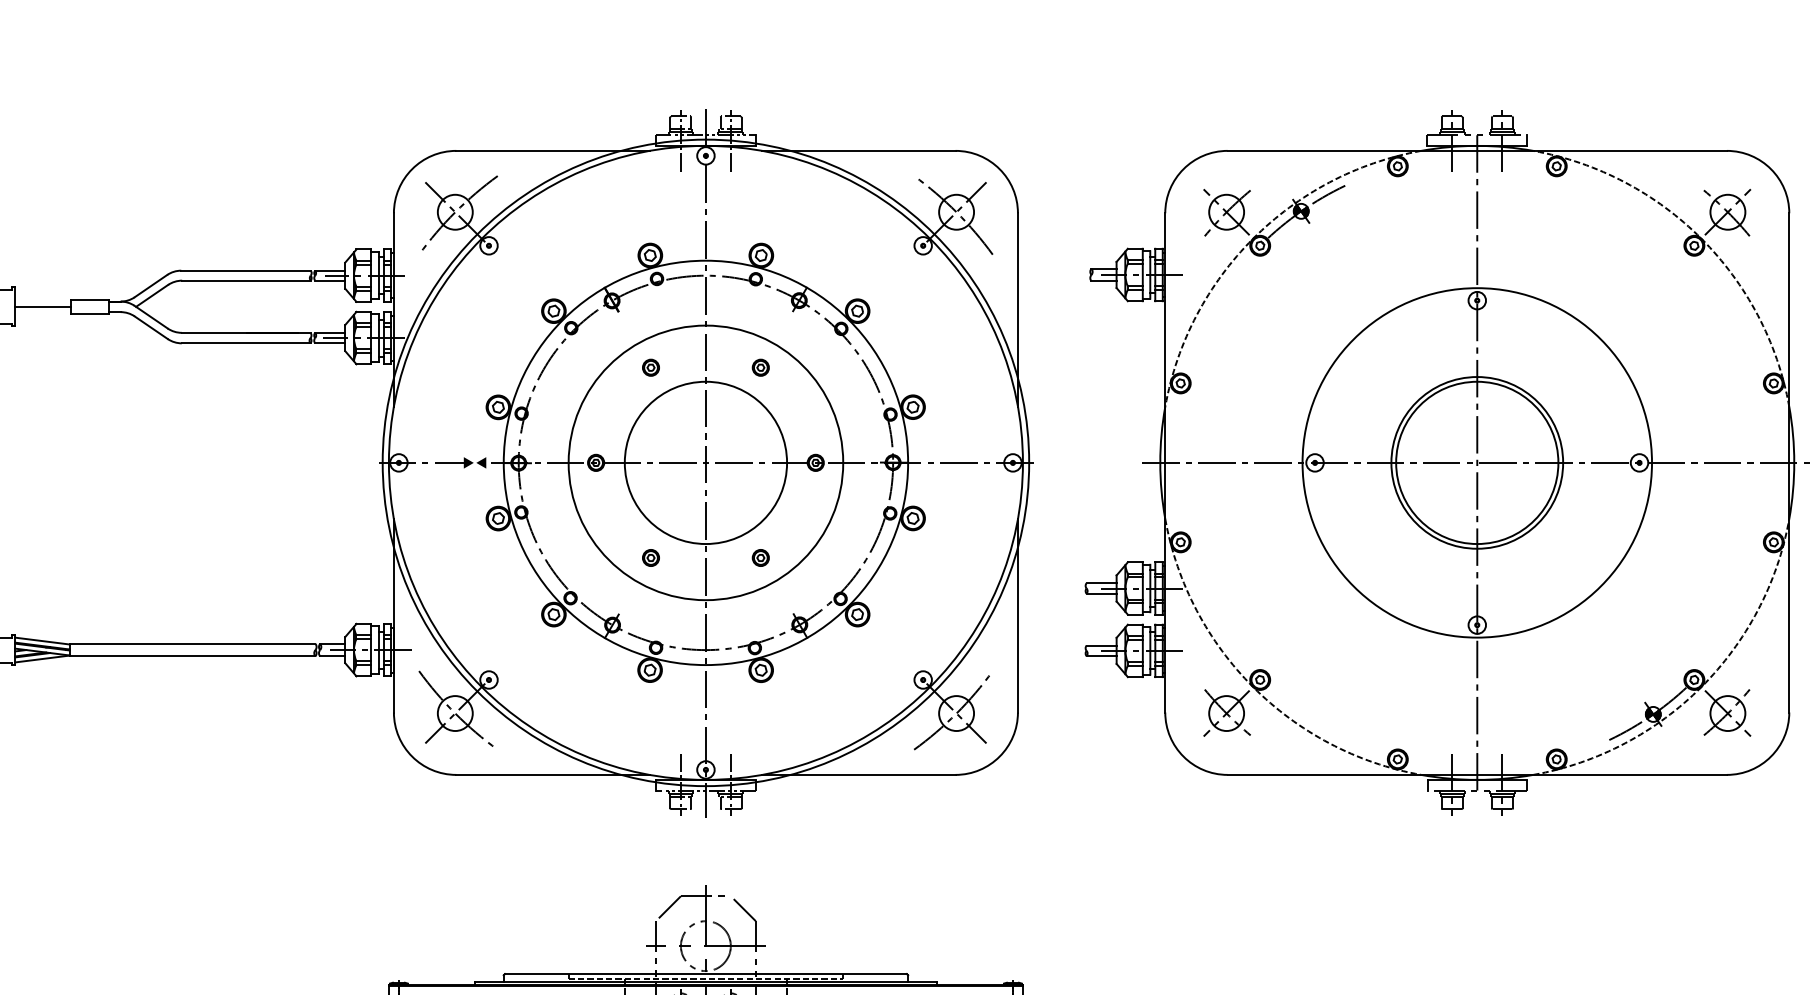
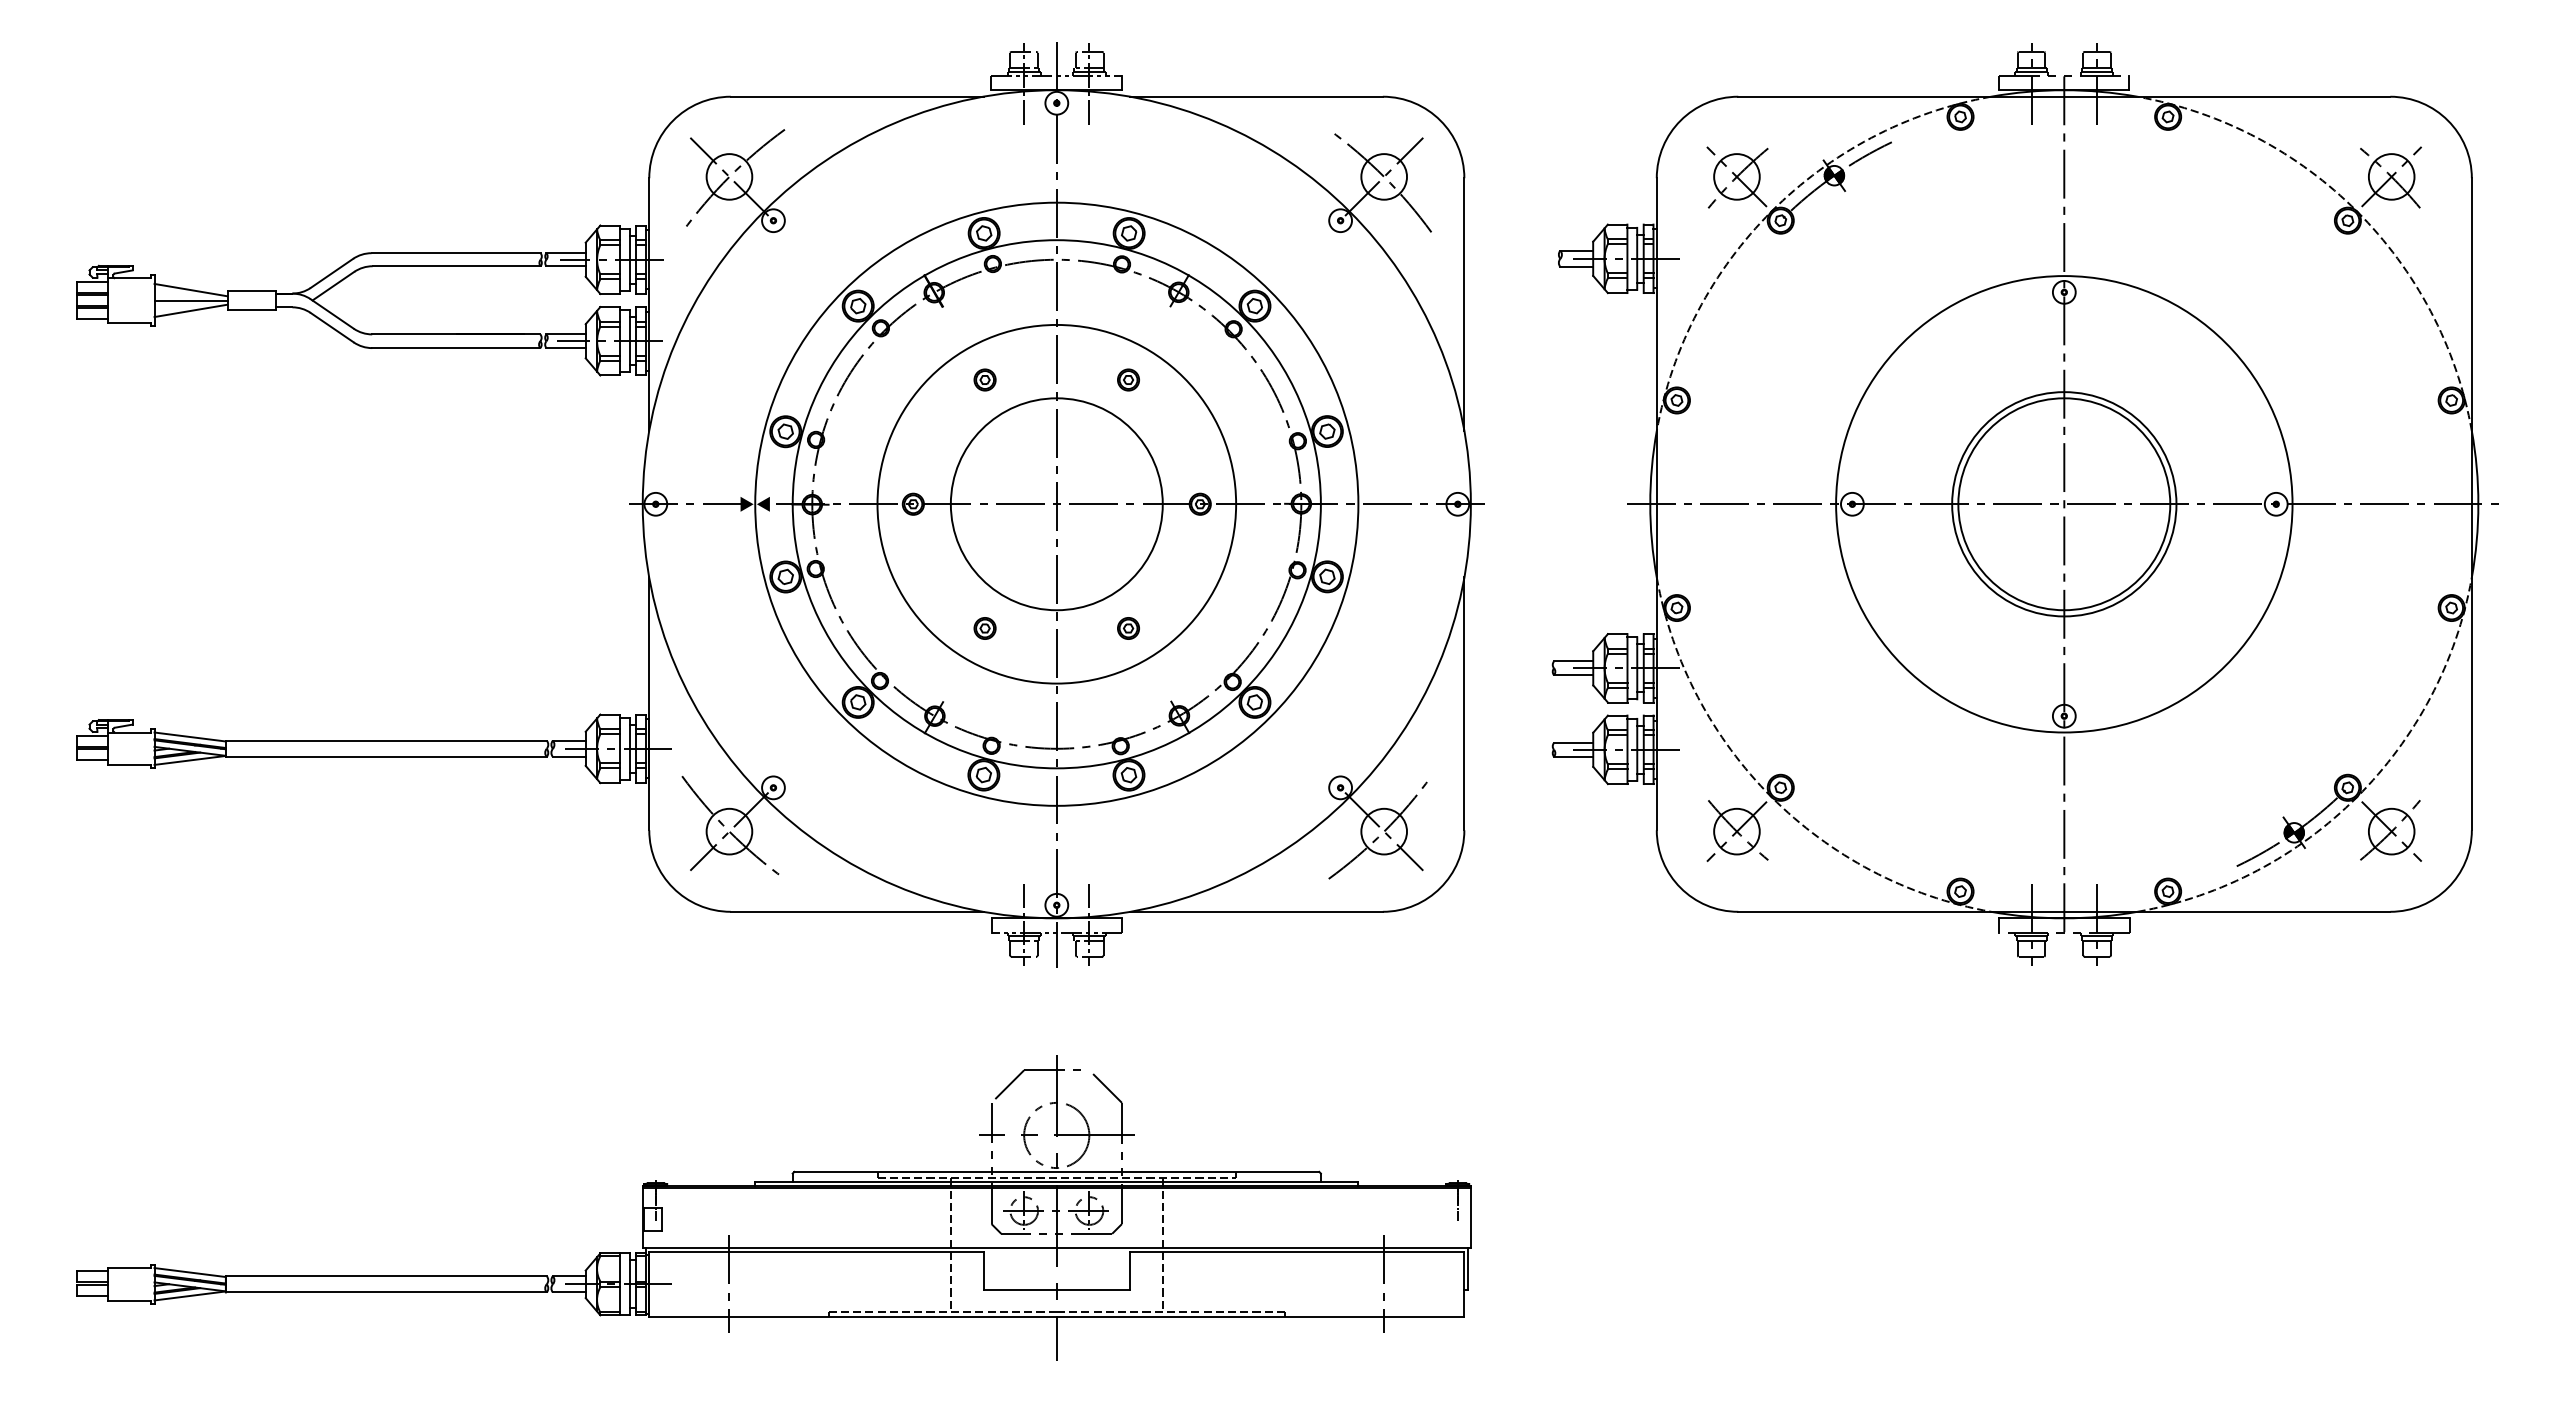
line: (42, 298) -> (190, 289), added
line: (42, 314) -> (190, 310), added
circle: (705, 462) -> (1056, 503), size x0.71

